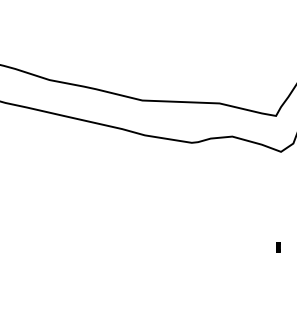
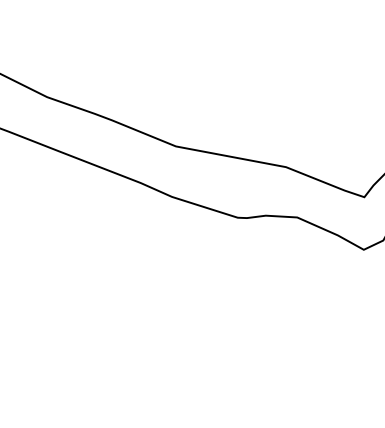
part: (278, 247) -> (339, 386), removed

